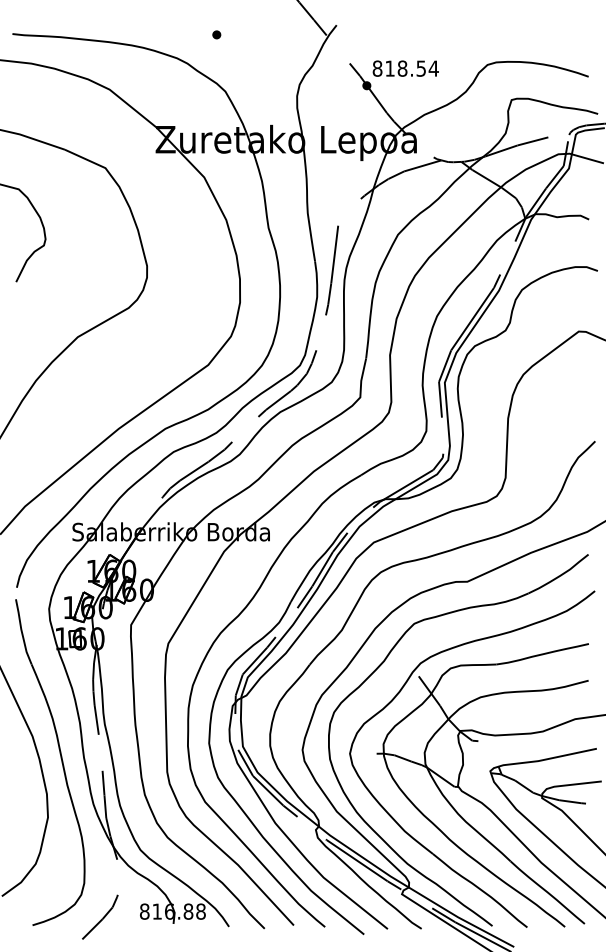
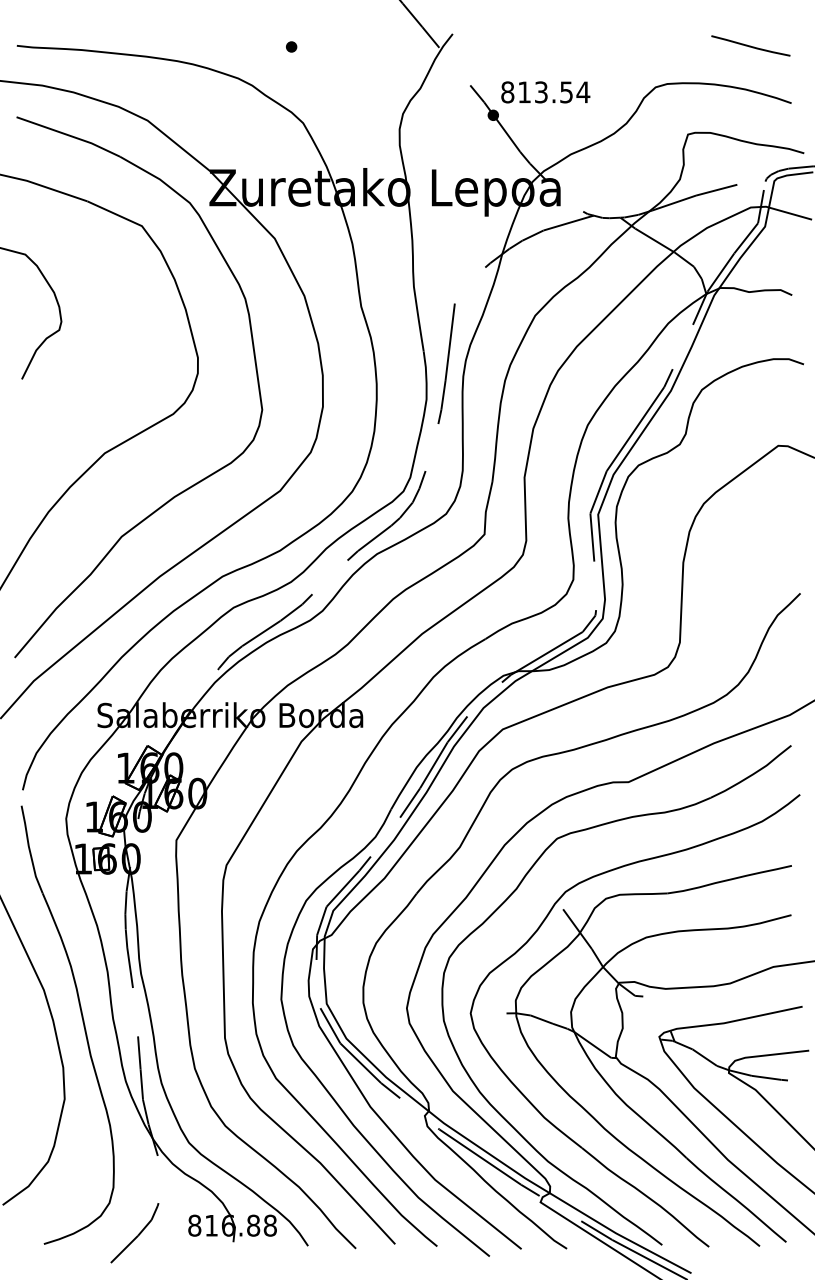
line: (558, 34) -> (750, 46), added
text: (402, 68) -> (541, 92), 818.54 -> 813.54
part: (147, 357) -> (198, 480), added

